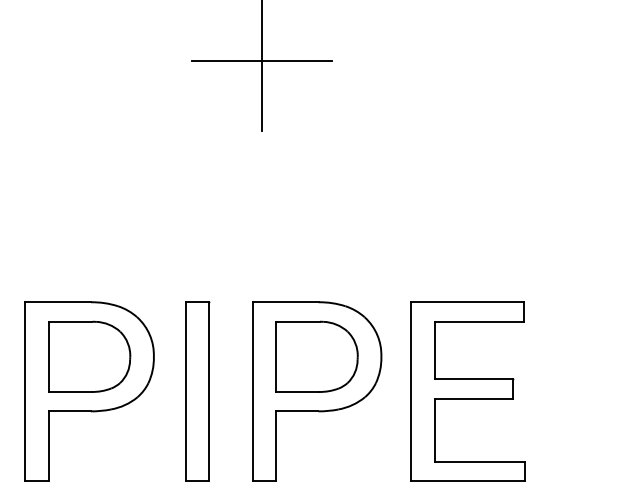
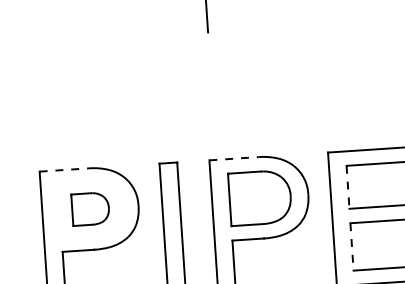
line: (58, 302) -> (64, 170), solid -> dashed
line: (286, 302) -> (234, 158), solid -> dashed
line: (435, 350) -> (348, 187), solid -> dashed
part: (89, 356) -> (90, 208), size x0.6
line: (435, 430) -> (352, 246), solid -> dashed

